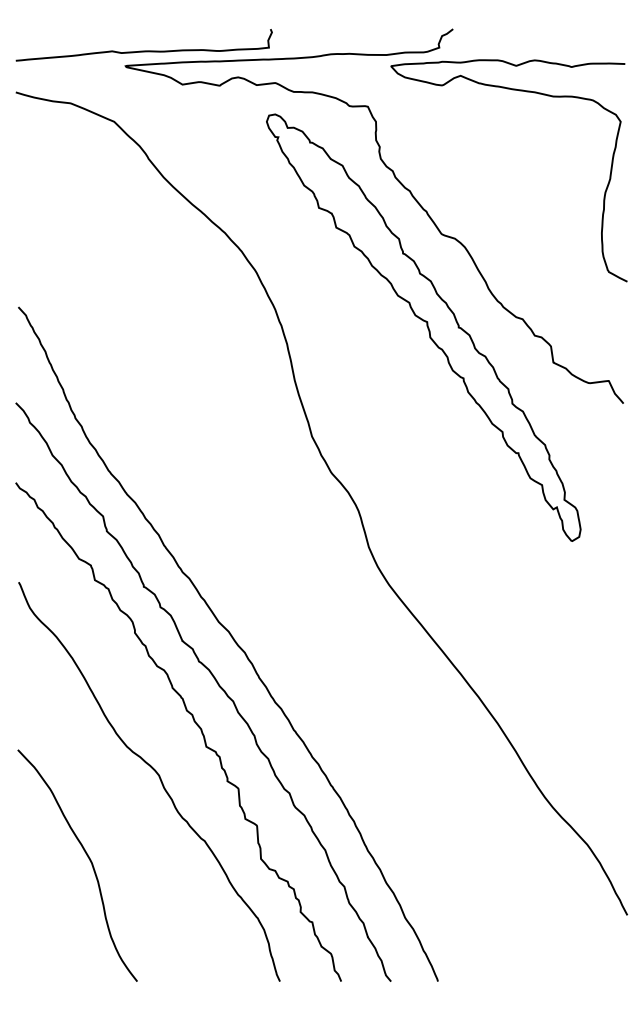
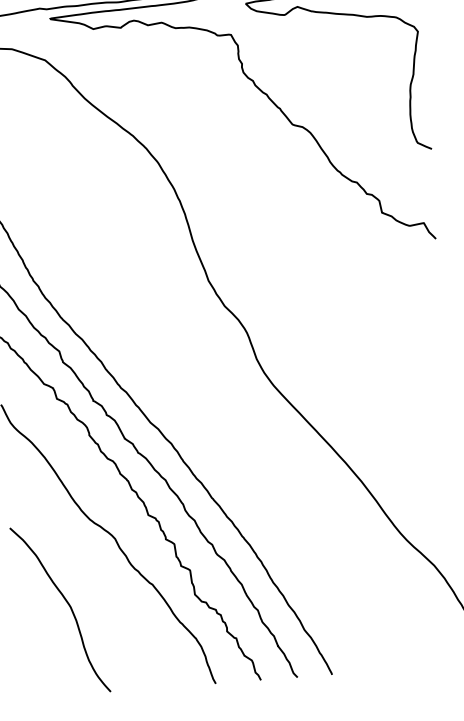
part: (423, 327) -> (284, 194), removed

